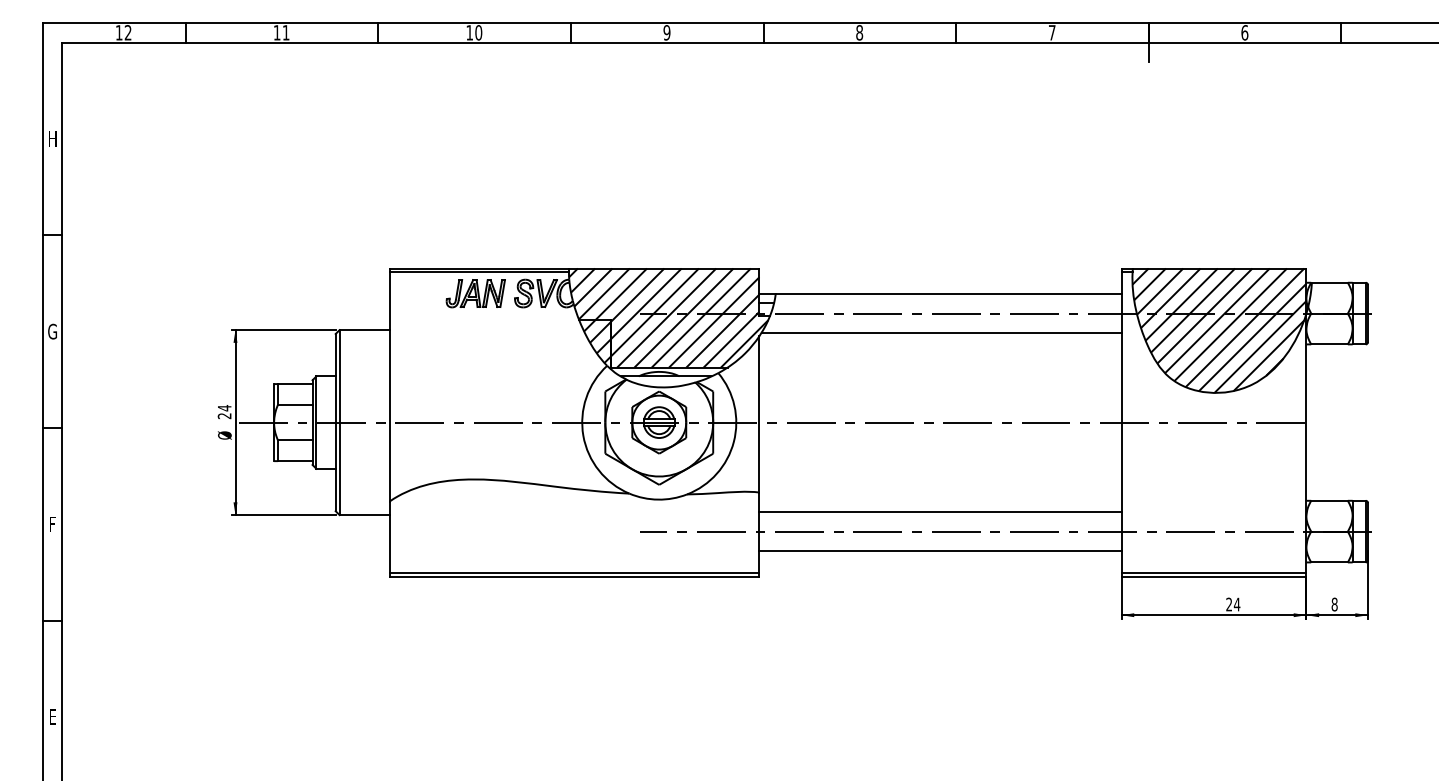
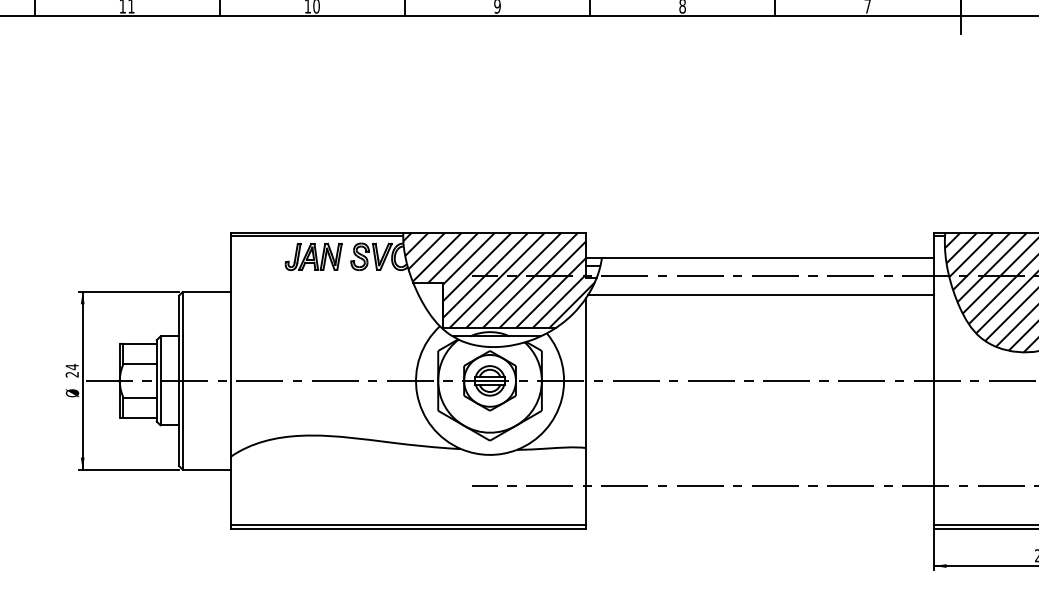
hatch: (597, 341) -> (430, 302), removed
line: (940, 512) -> (760, 467), removed
line: (940, 550) -> (760, 503), removed

